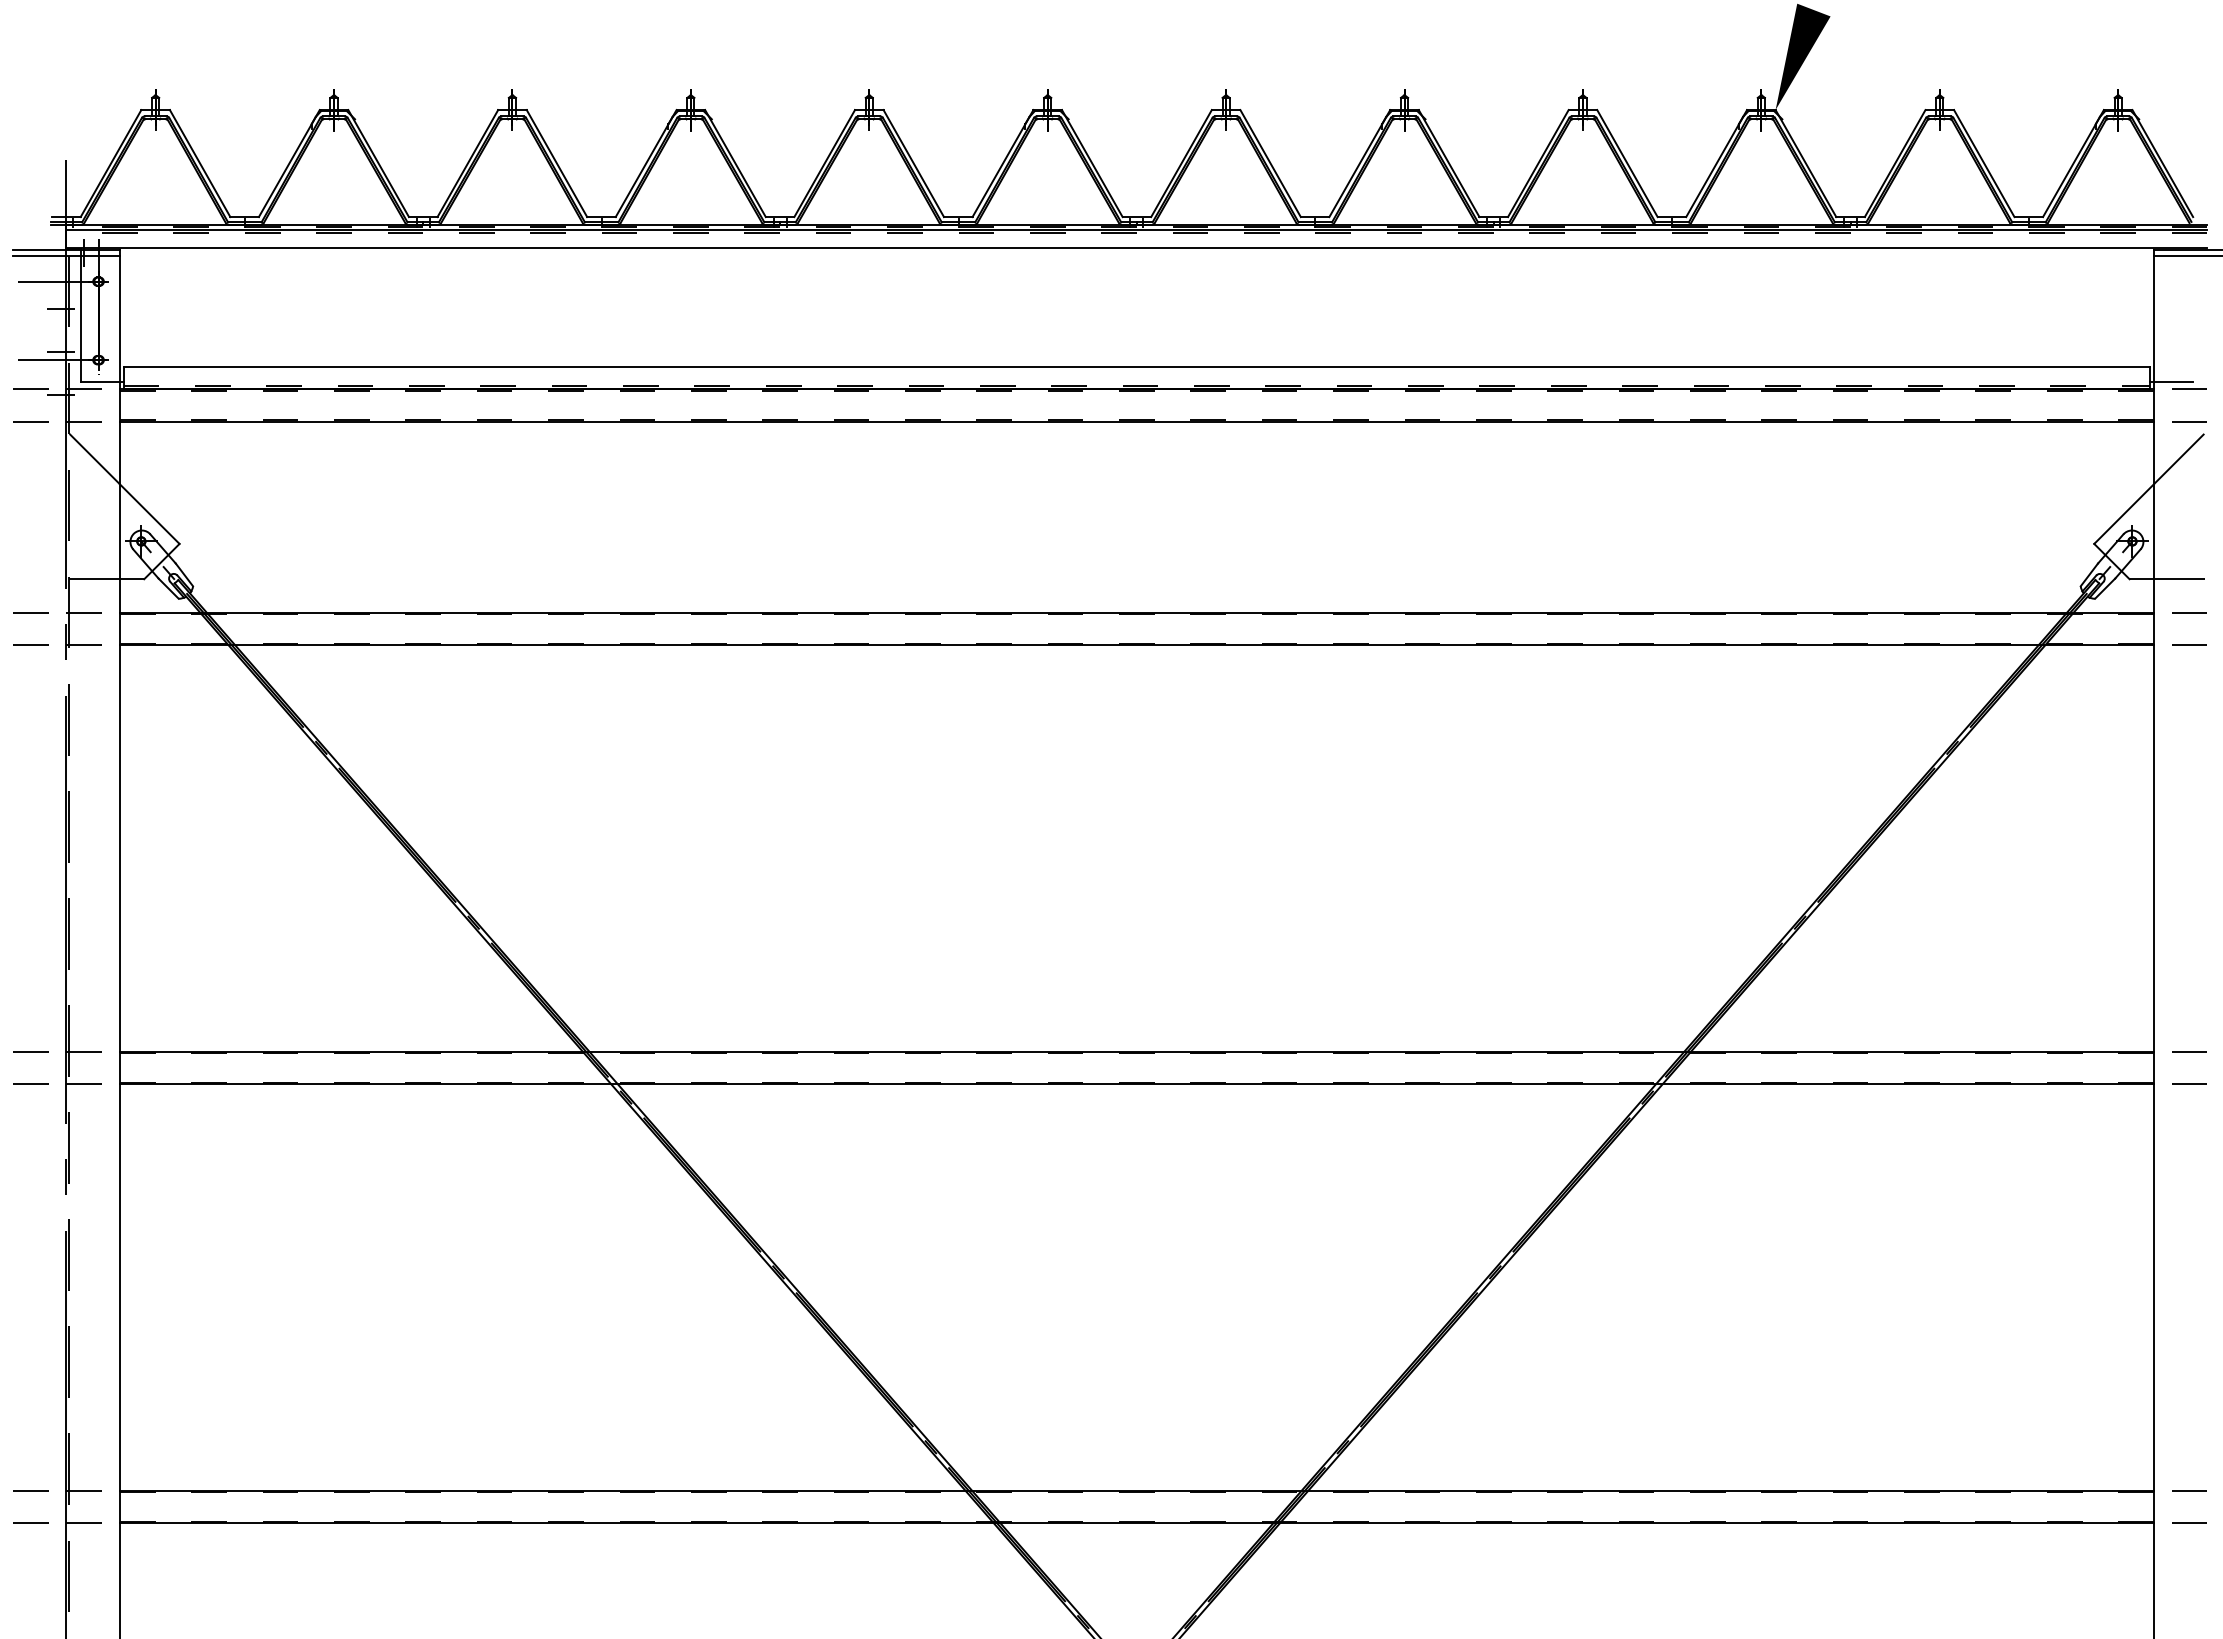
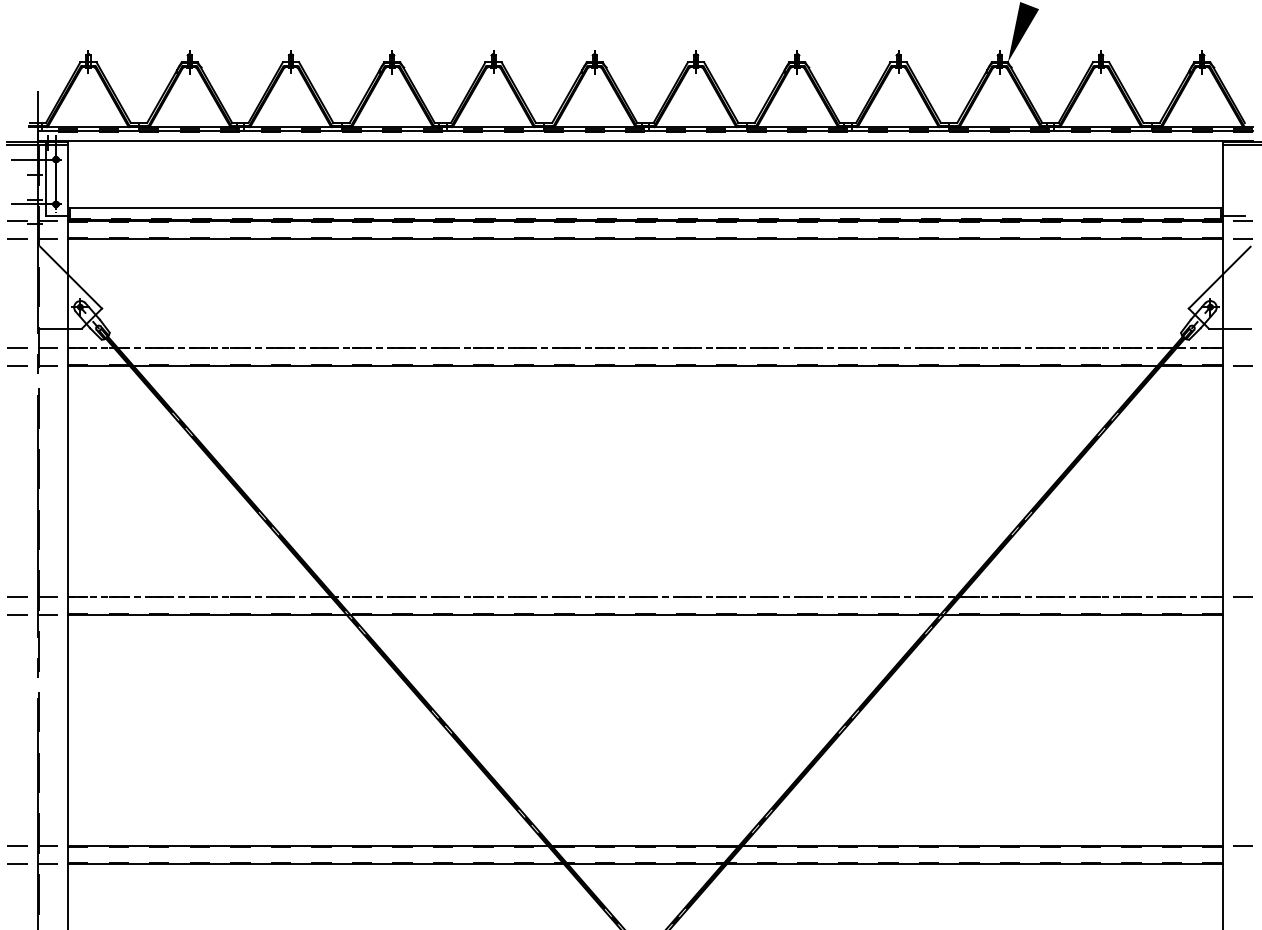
line: (1137, 612) -> (645, 347), solid -> dashed
line: (2188, 612) -> (1242, 347), removed
line: (1137, 1051) -> (645, 596), solid -> dashed
line: (2188, 1082) -> (1242, 614), removed
line: (2188, 1521) -> (1242, 863), removed

